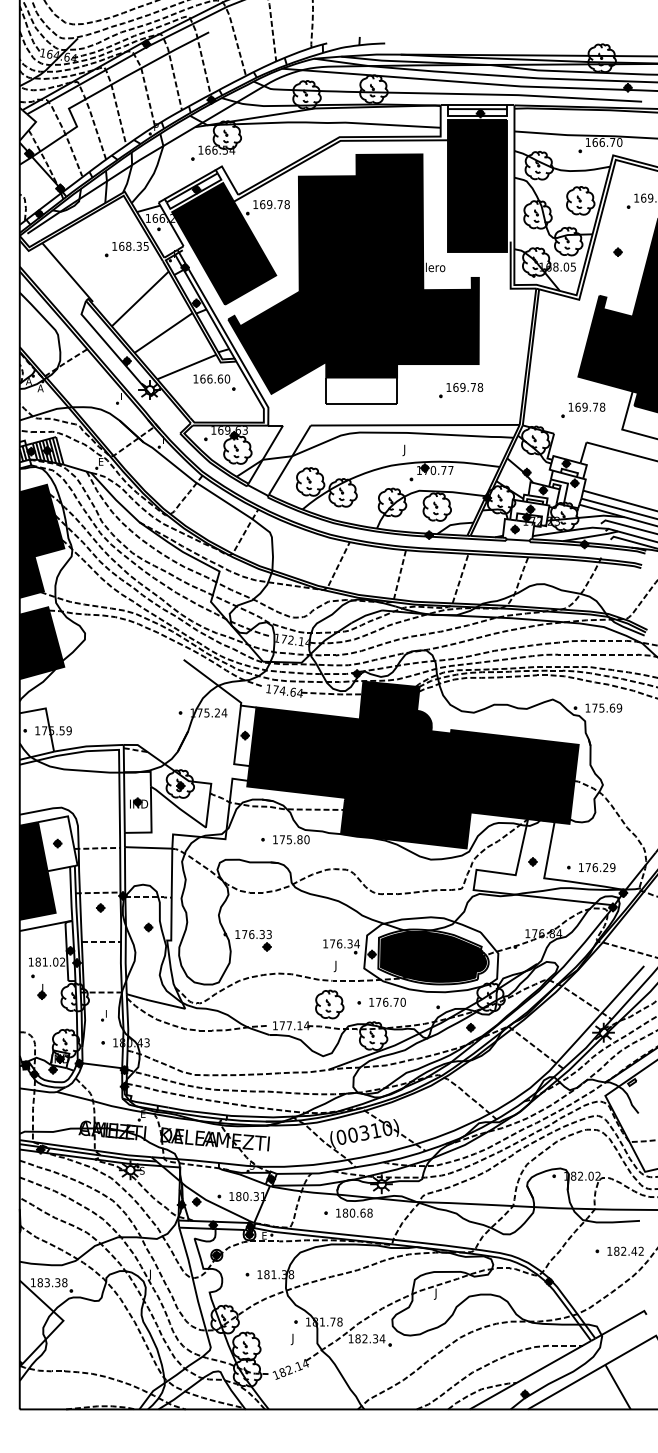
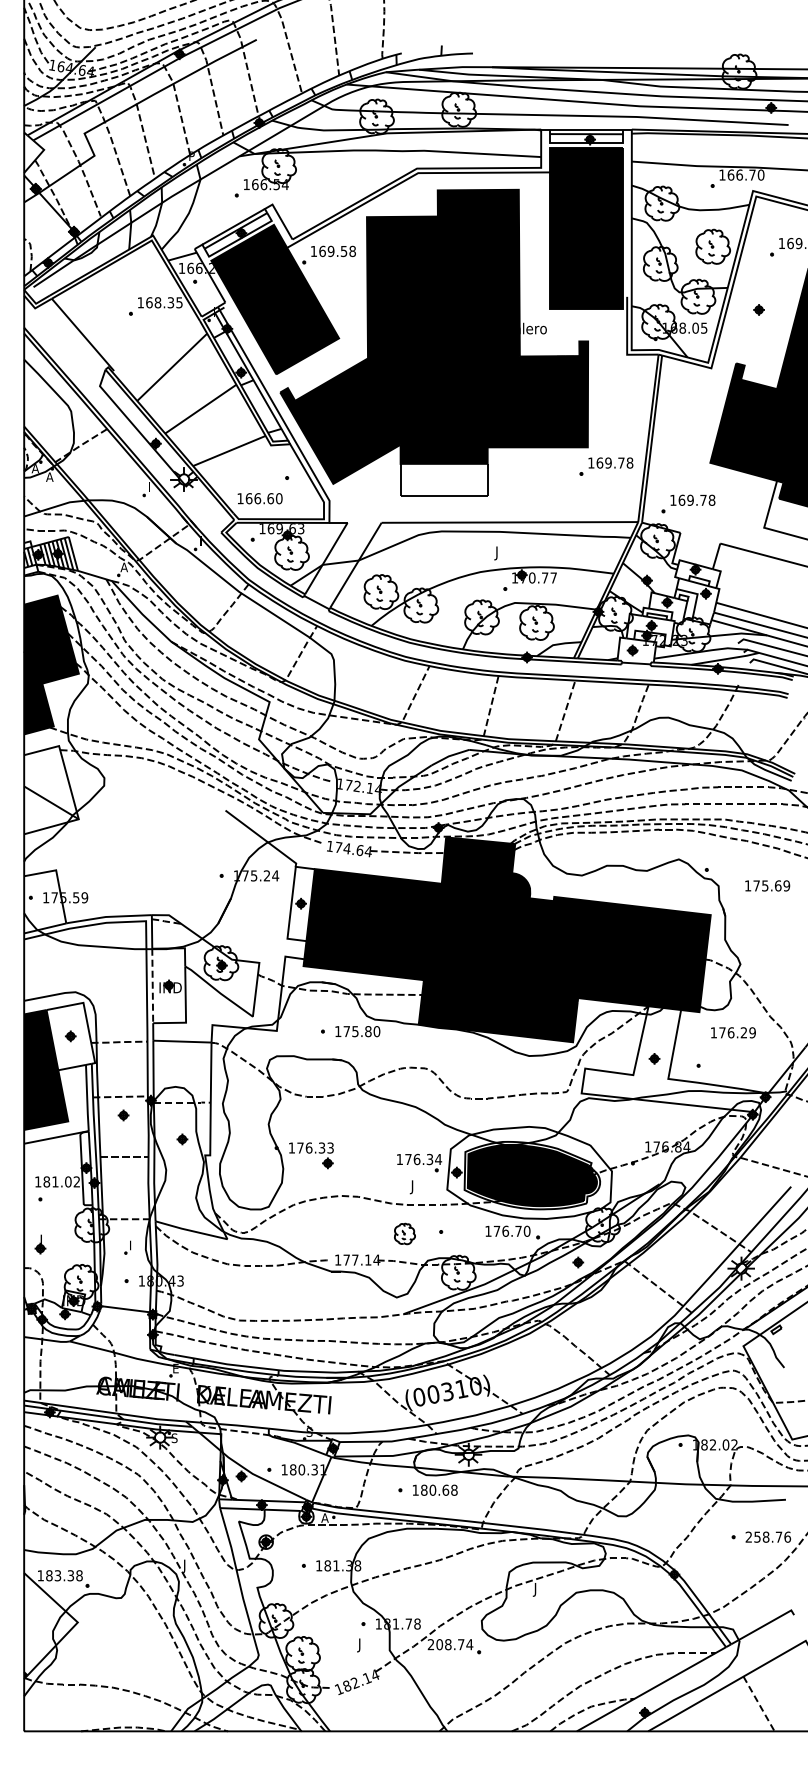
text: (279, 204) -> (343, 251), 169.78 -> 169.58
text: (211, 378) -> (259, 498), moved
part: (461, 390) -> (606, 466), moved
part: (583, 409) -> (688, 503), moved
text: (100, 461) -> (123, 567), E -> A
fill: (42, 643) -> (51, 790), removed
text: (603, 707) -> (767, 885), moved
line: (124, 803) -> (152, 986), solid -> dashed
text: (597, 867) -> (733, 1032), moved
part: (42, 991) -> (40, 1244), moved
text: (387, 1001) -> (507, 1230), moved
part: (329, 1004) -> (404, 1233), size x0.6
text: (264, 1235) -> (324, 1517), E -> A
text: (625, 1250) -> (768, 1536), 182.42 -> 258.76
text: (362, 1338) -> (445, 1644), 182.34 -> 208.74
line: (618, 1387) -> (759, 1704), solid -> dashed

